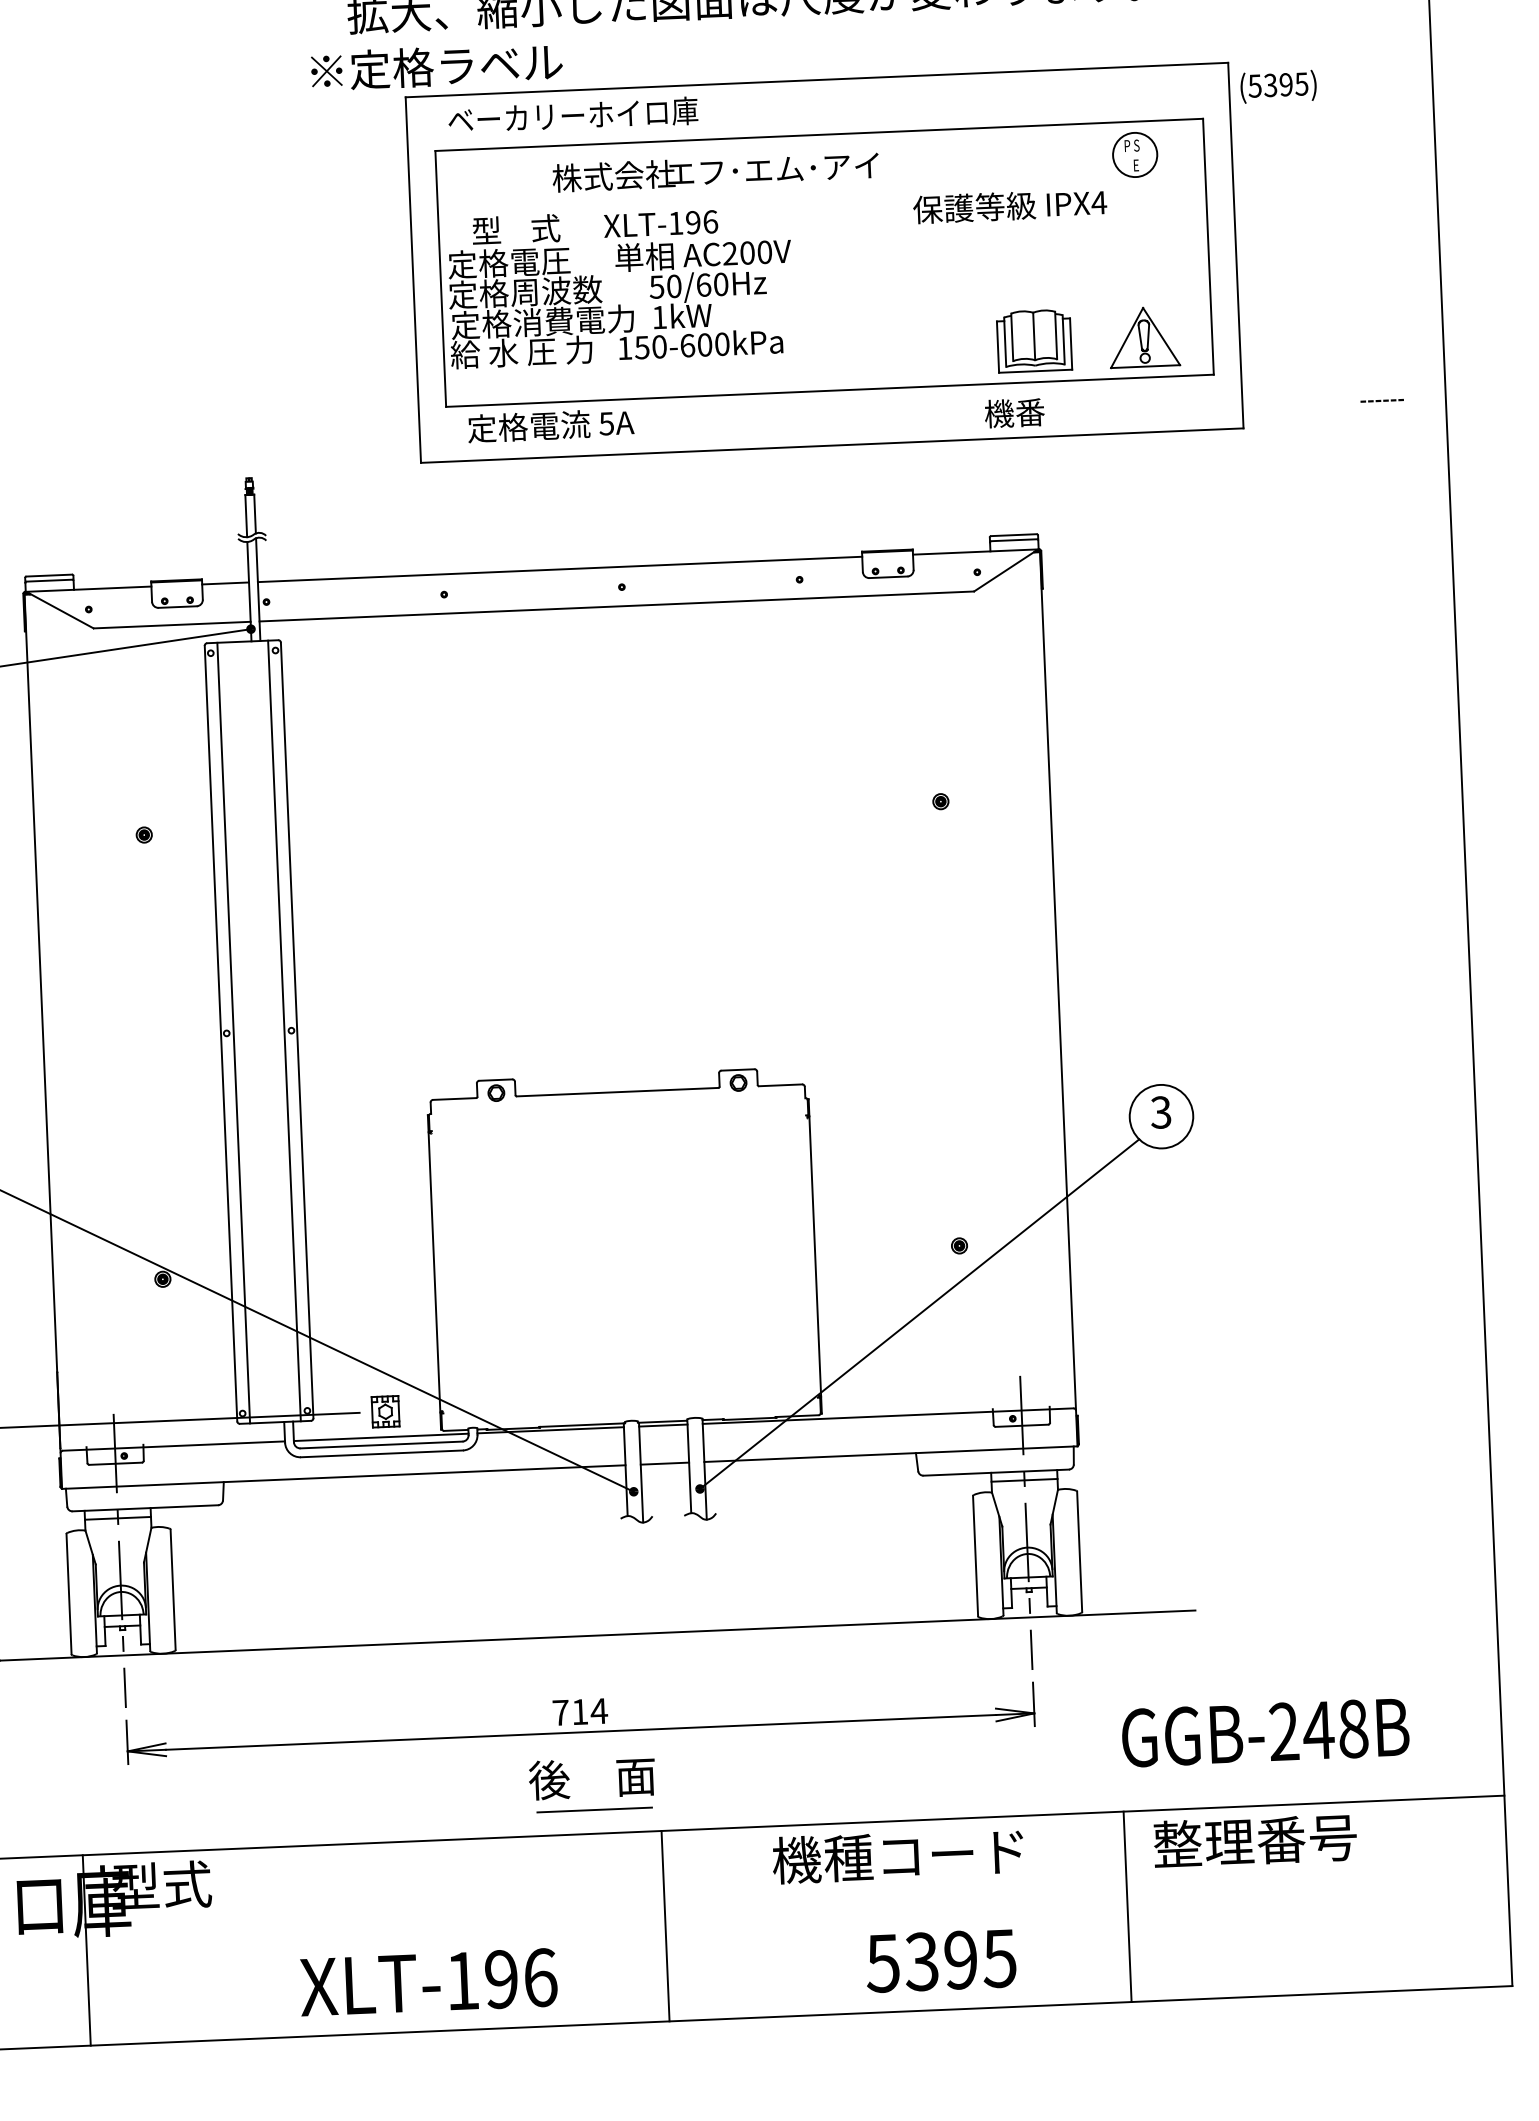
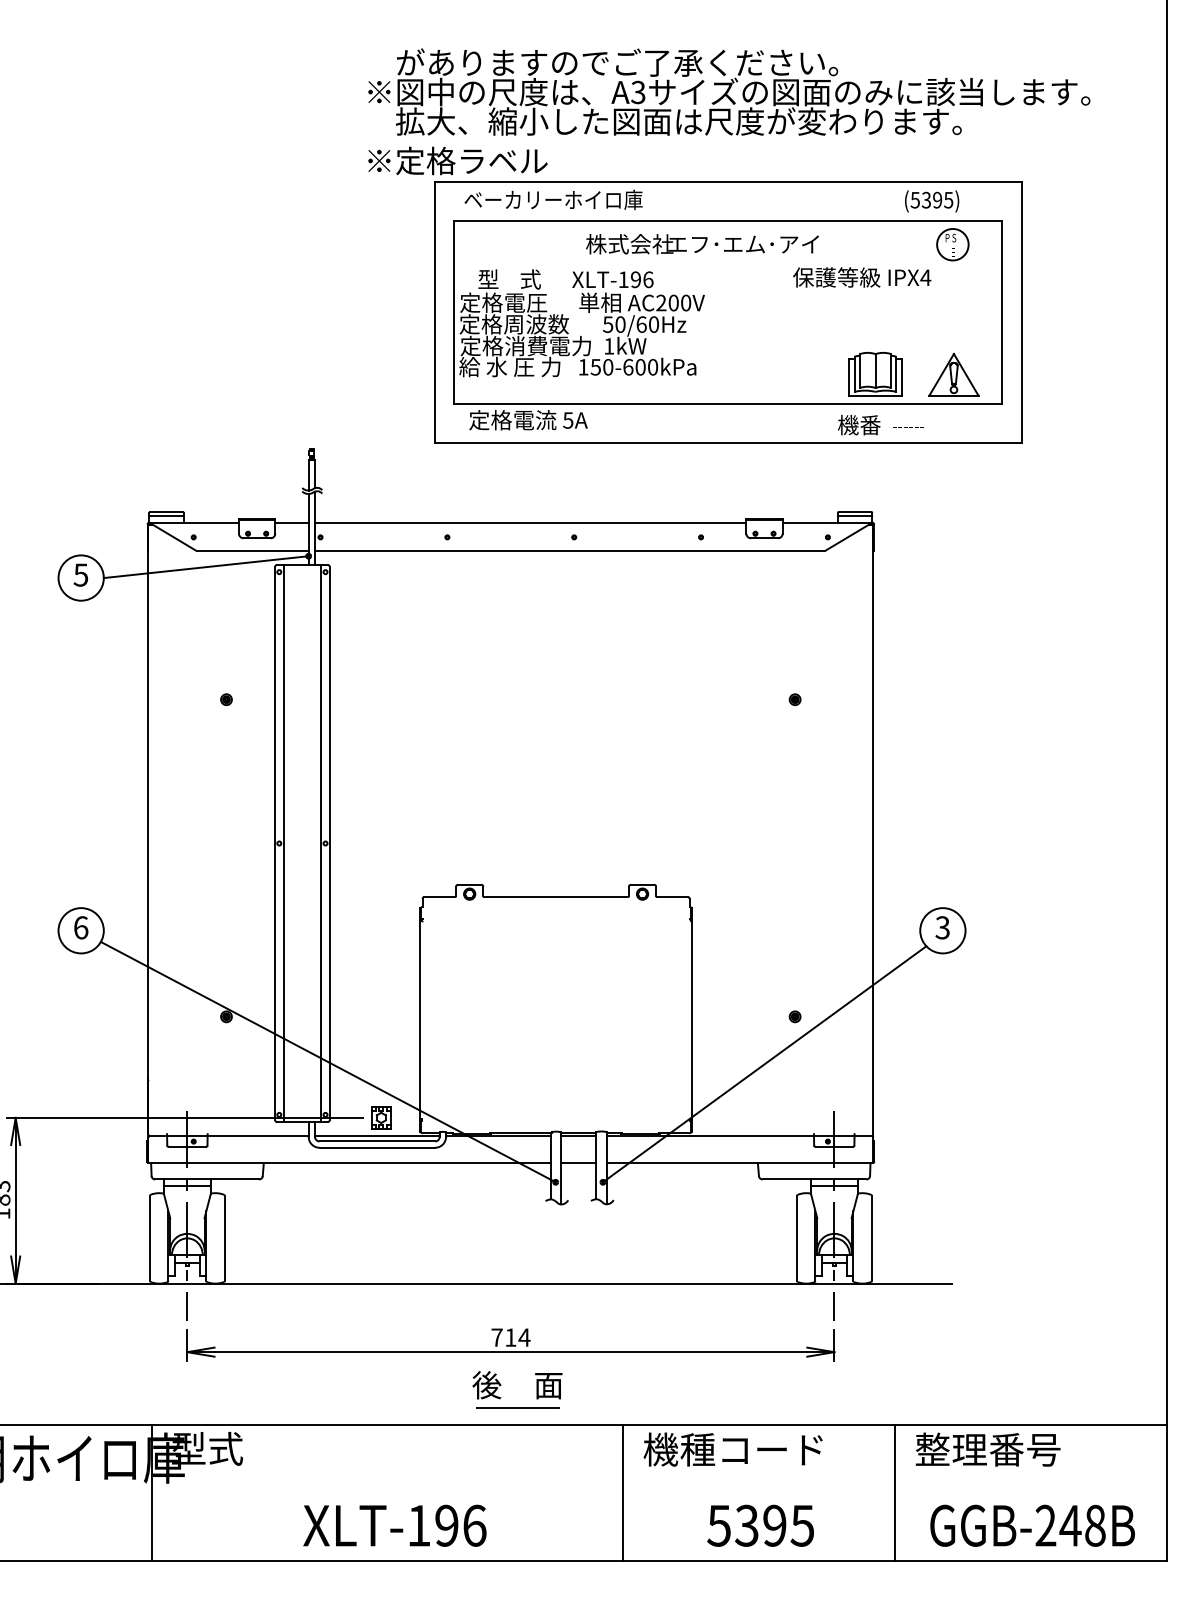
text: (1279, 86) -> (932, 201), moved
text: (715, 172) -> (702, 244), moved
text: (1382, 401) -> (908, 427), moved
text: (1265, 1732) -> (1032, 1525), moved
line: (665, 1925) -> (623, 1492), moved

